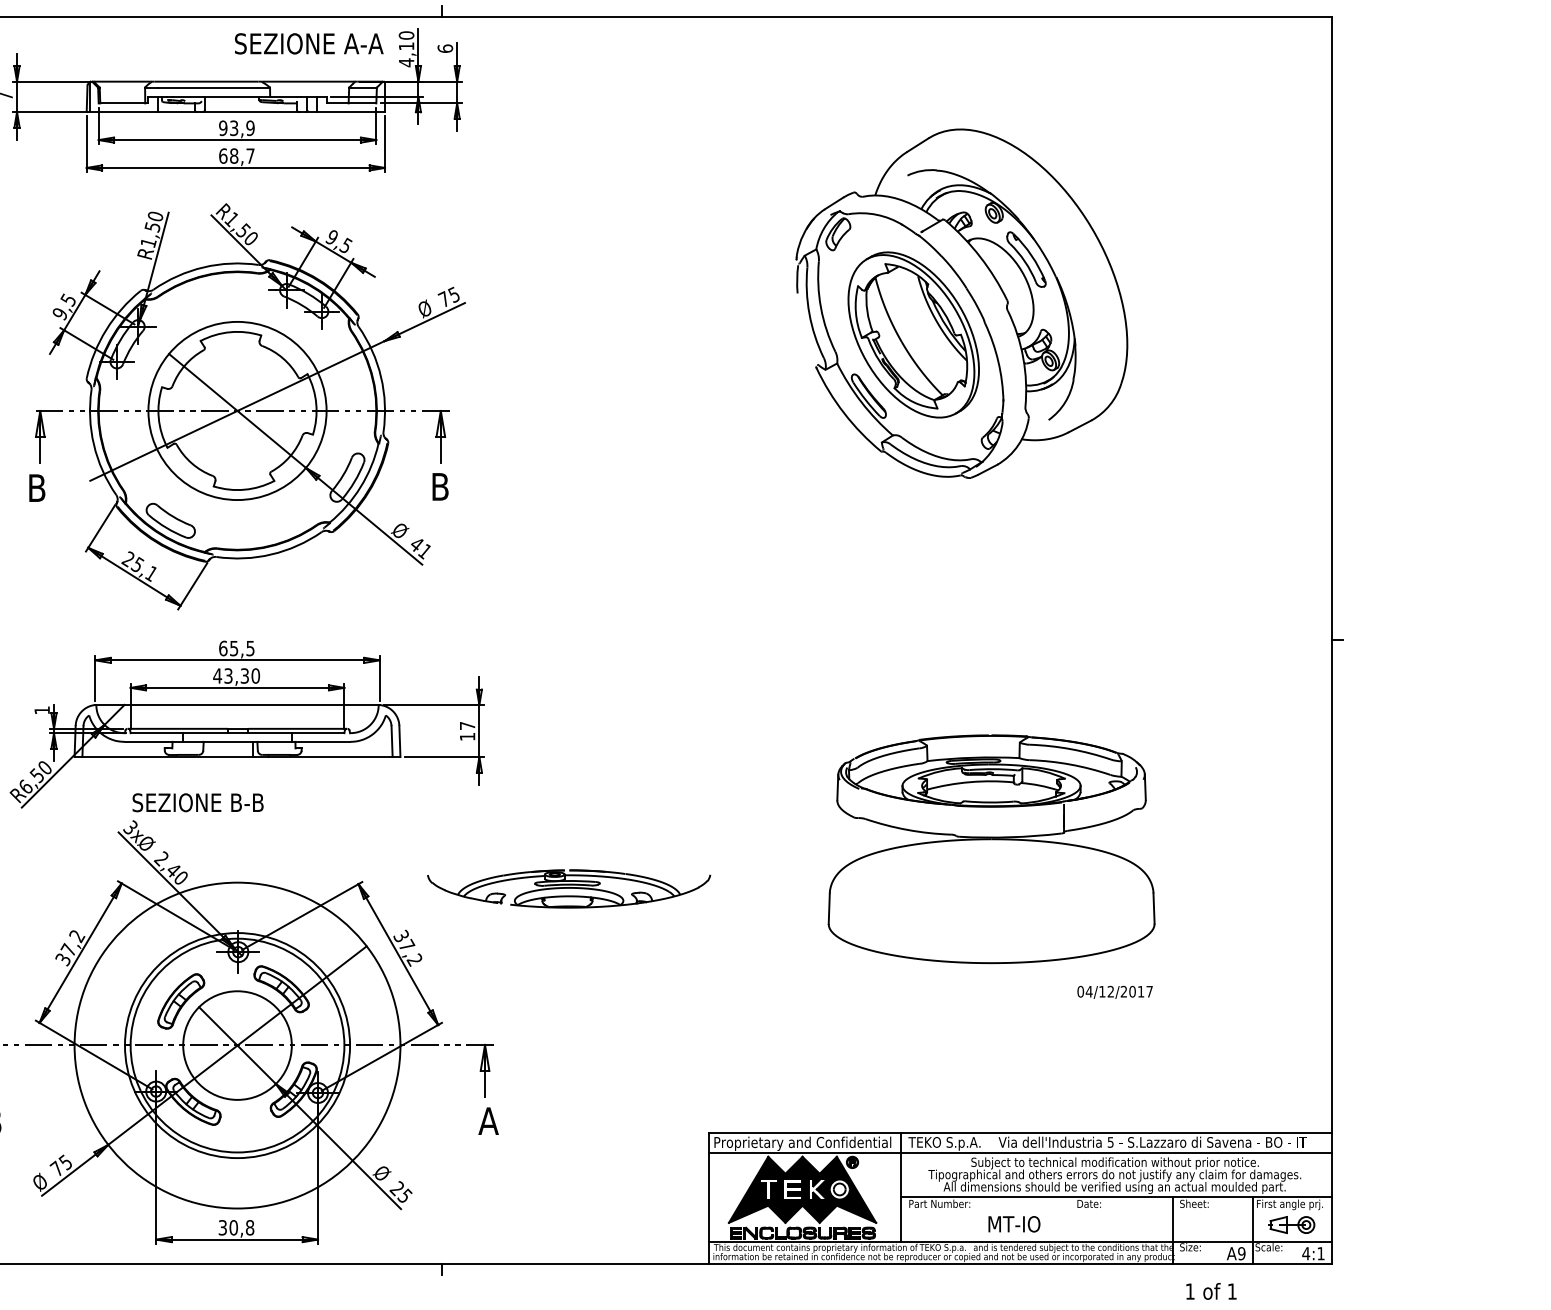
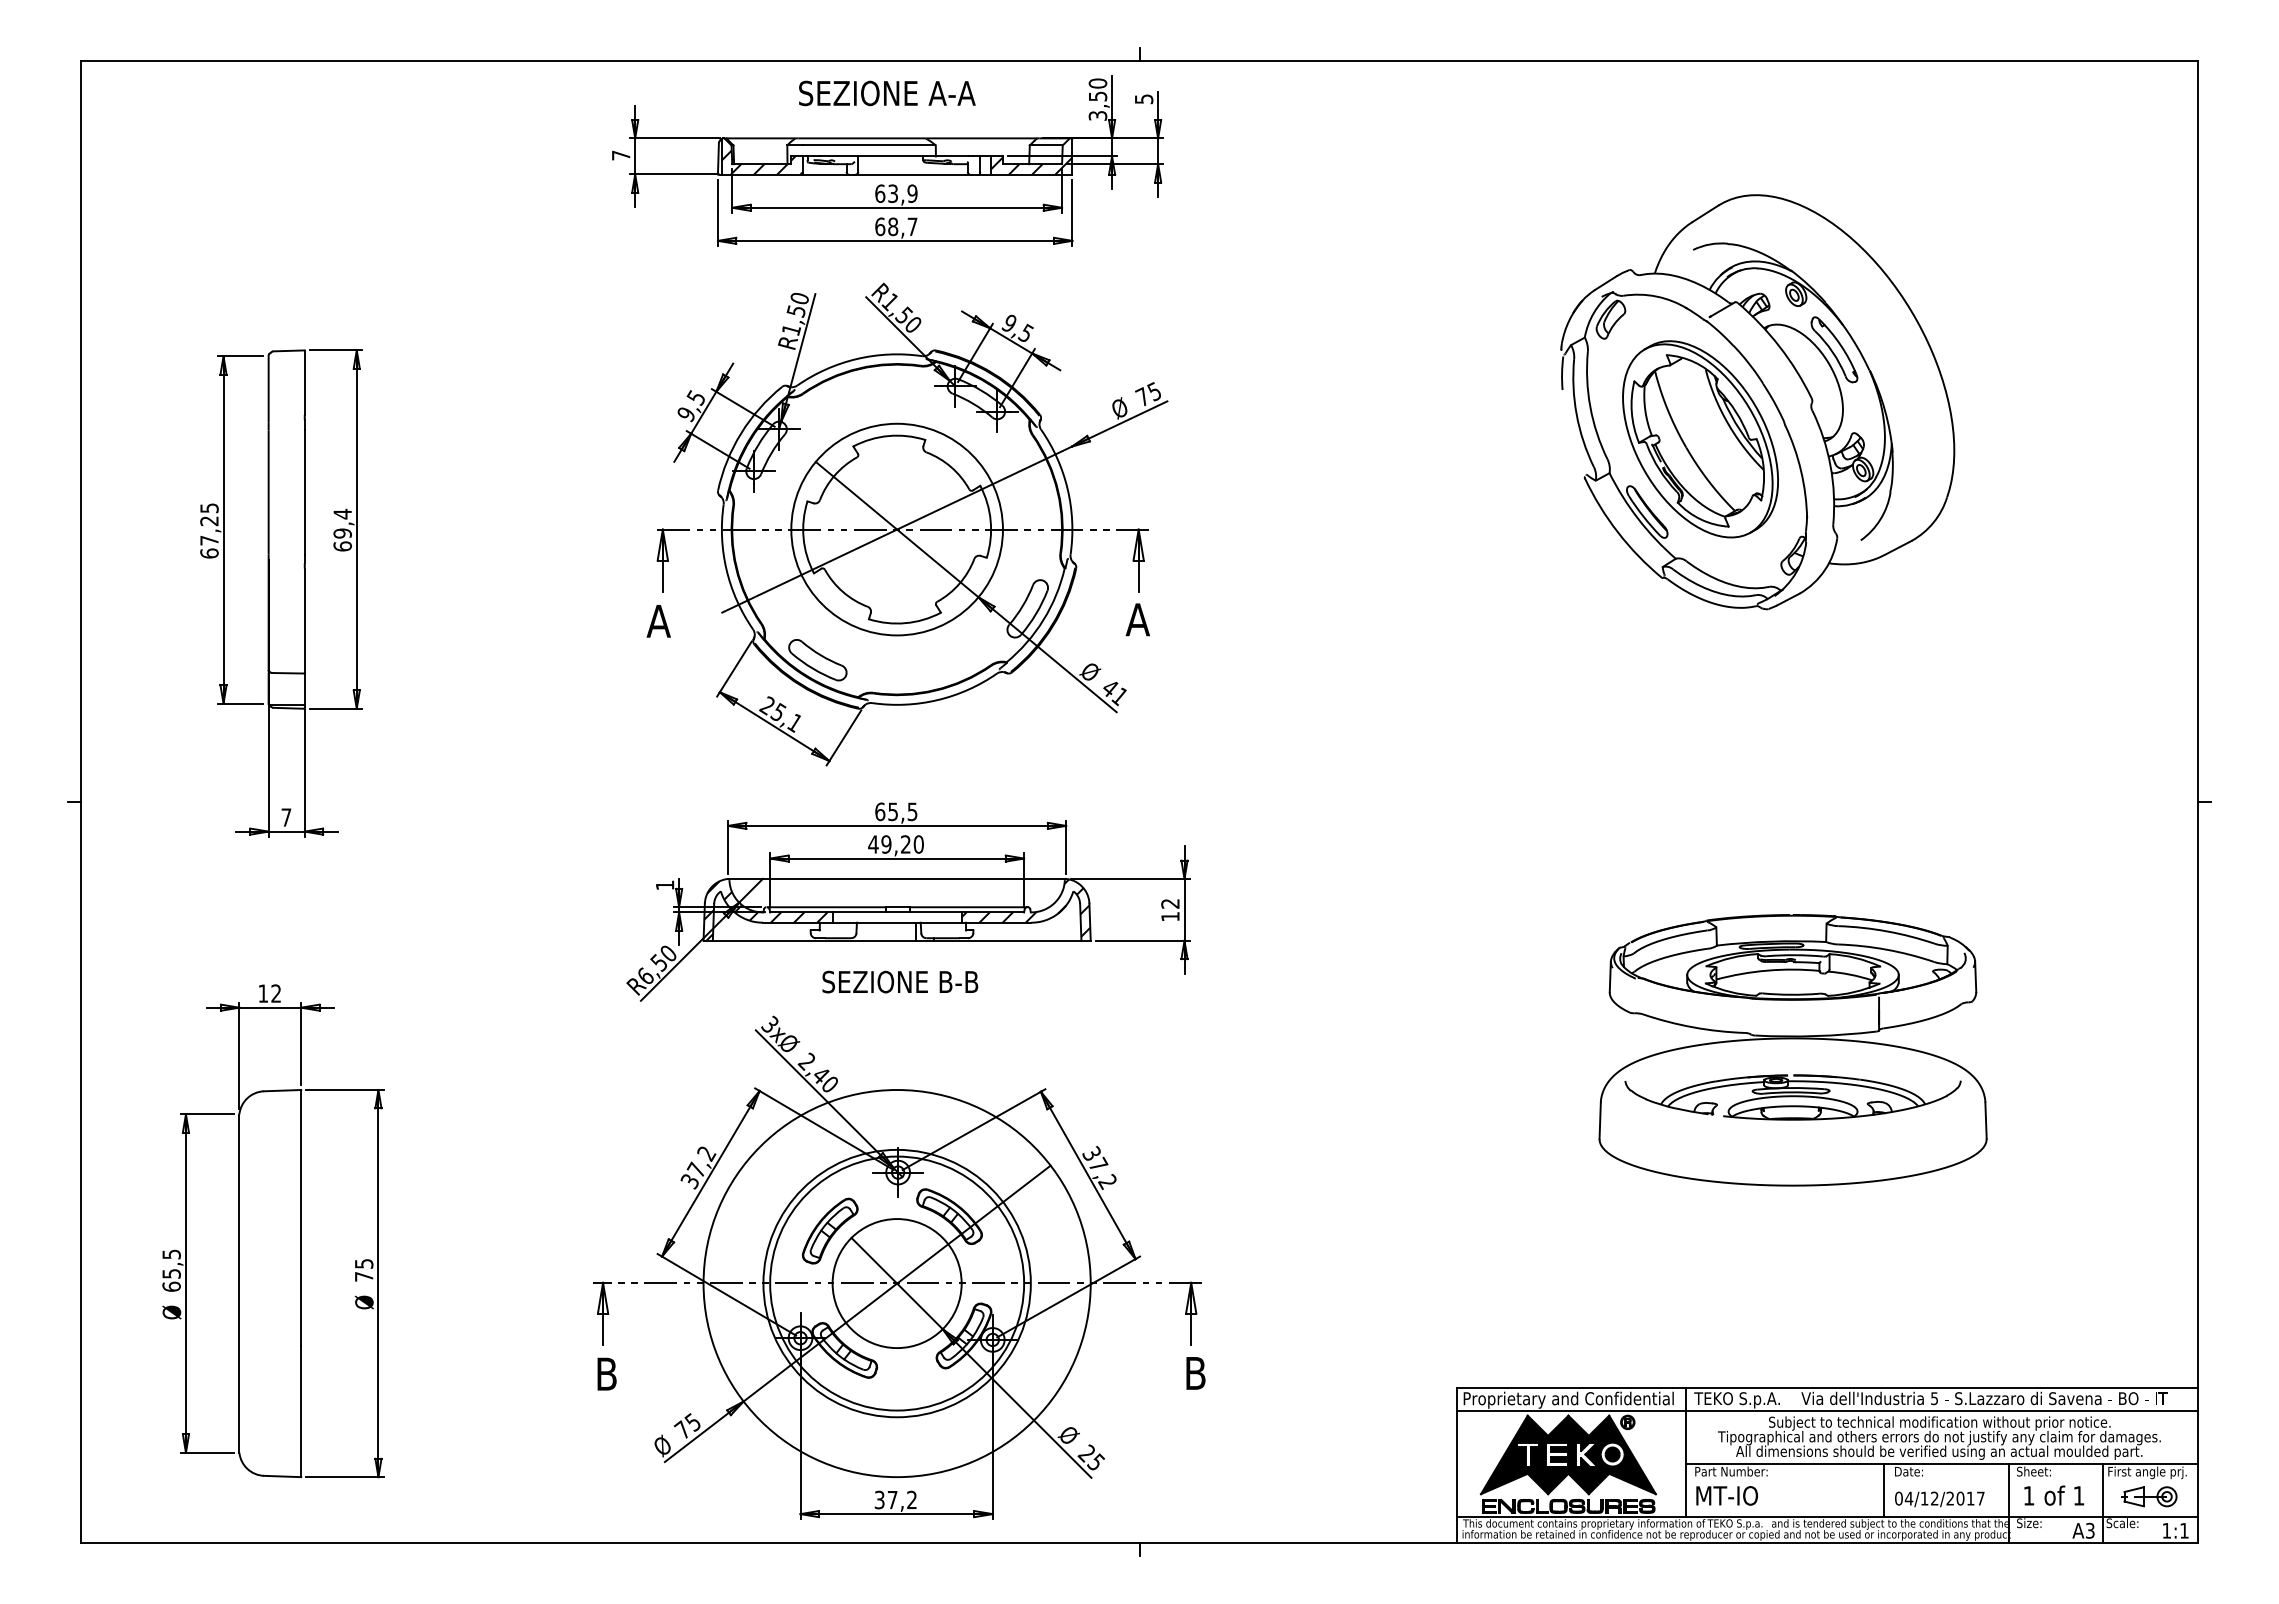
text: (309, 43) -> (887, 93), moved
text: (444, 48) -> (1143, 99), 6 -> 5
text: (406, 54) -> (1097, 106), 4,10 -> 3,50
hatch: (124, 101) -> (762, 162), added
hatch: (350, 104) -> (1031, 165), added
text: (223, 128) -> (880, 193), 93,9 -> 63,9
text: (439, 486) -> (1137, 619), B -> A
text: (36, 488) -> (658, 621), B -> A
text: (236, 676) -> (895, 844), 43,30 -> 49,20
text: (467, 725) -> (1170, 903), 17 -> 12
hatch: (345, 729) -> (1025, 907), added
hatch: (126, 731) -> (765, 910), added
text: (198, 802) -> (900, 981), moved
part: (568, 888) -> (1792, 1097), moved
text: (1114, 992) -> (1939, 1499), moved
text: (488, 1121) -> (1195, 1373), A -> B
fill: (839, 1189) -> (1612, 1454), added
line: (1067, 1219) -> (1883, 1490), added
text: (1014, 1223) -> (1727, 1495), moved
text: (242, 1227) -> (902, 1499), 30,8 -> 37,2
text: (1241, 1253) -> (2089, 1530), A9 -> A3
text: (1305, 1253) -> (2166, 1530), 4:1 -> 1:1
text: (1211, 1291) -> (2054, 1495), moved

